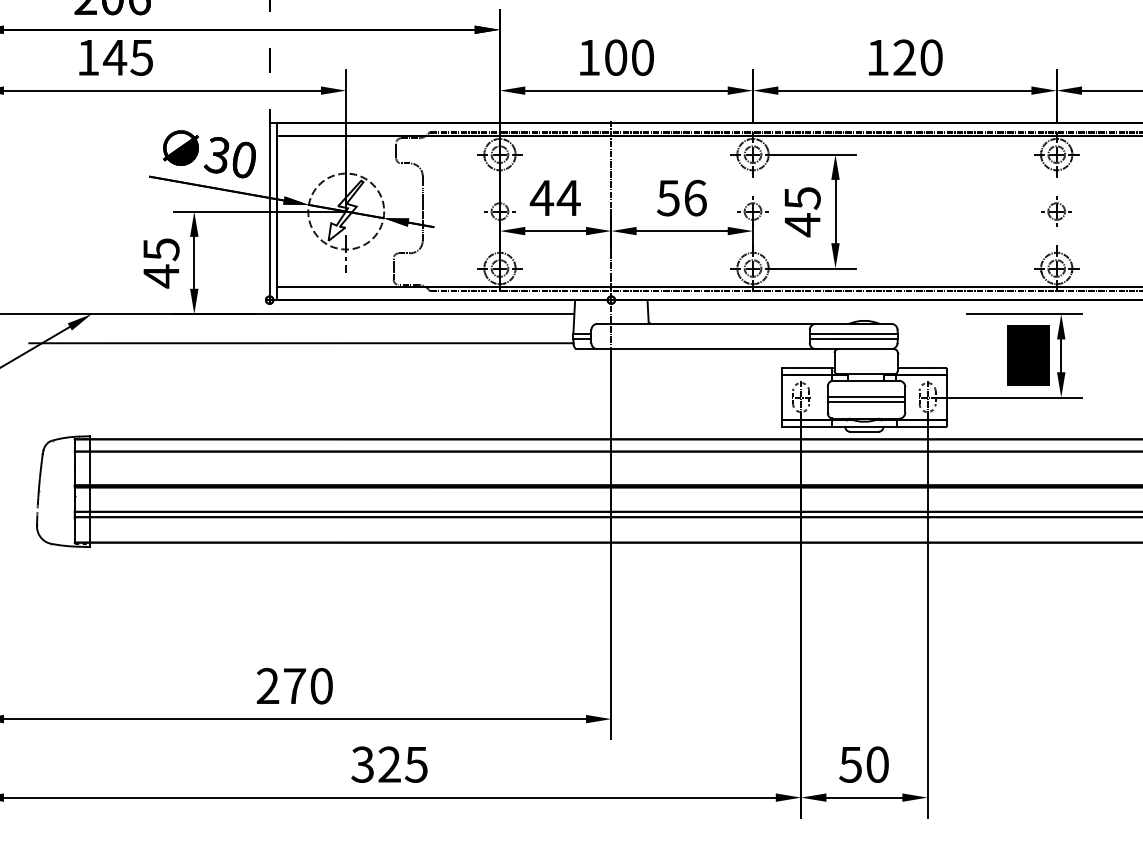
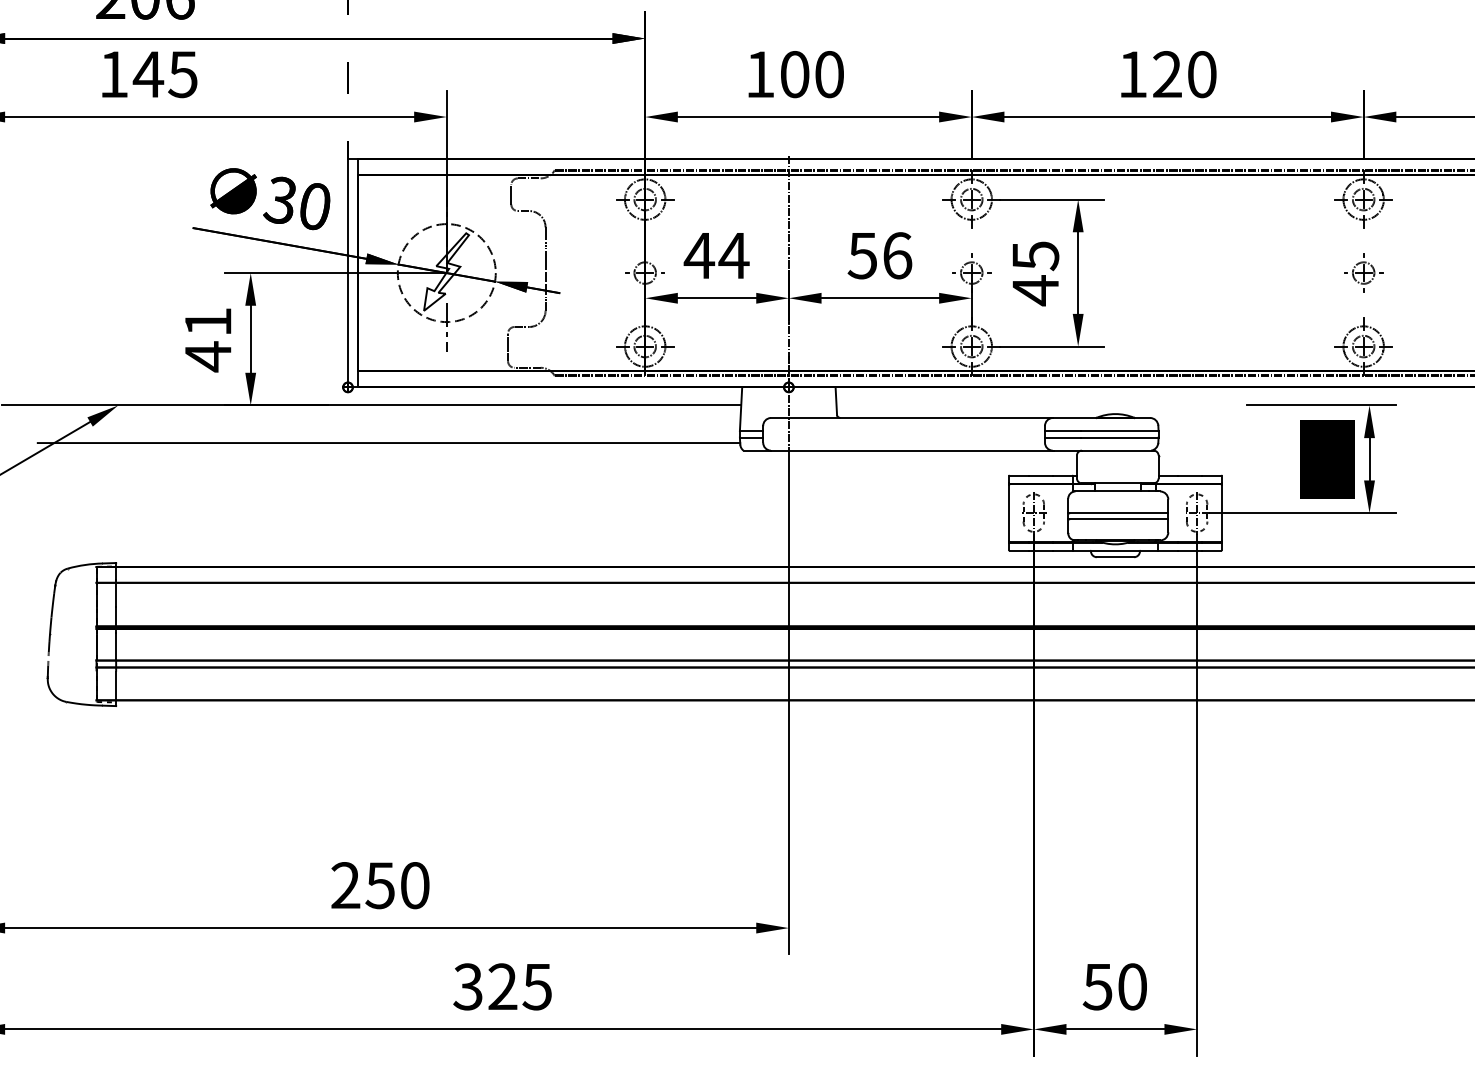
text: (161, 249) -> (208, 322), 45 -> 41
text: (294, 686) -> (380, 885), 270 -> 250

